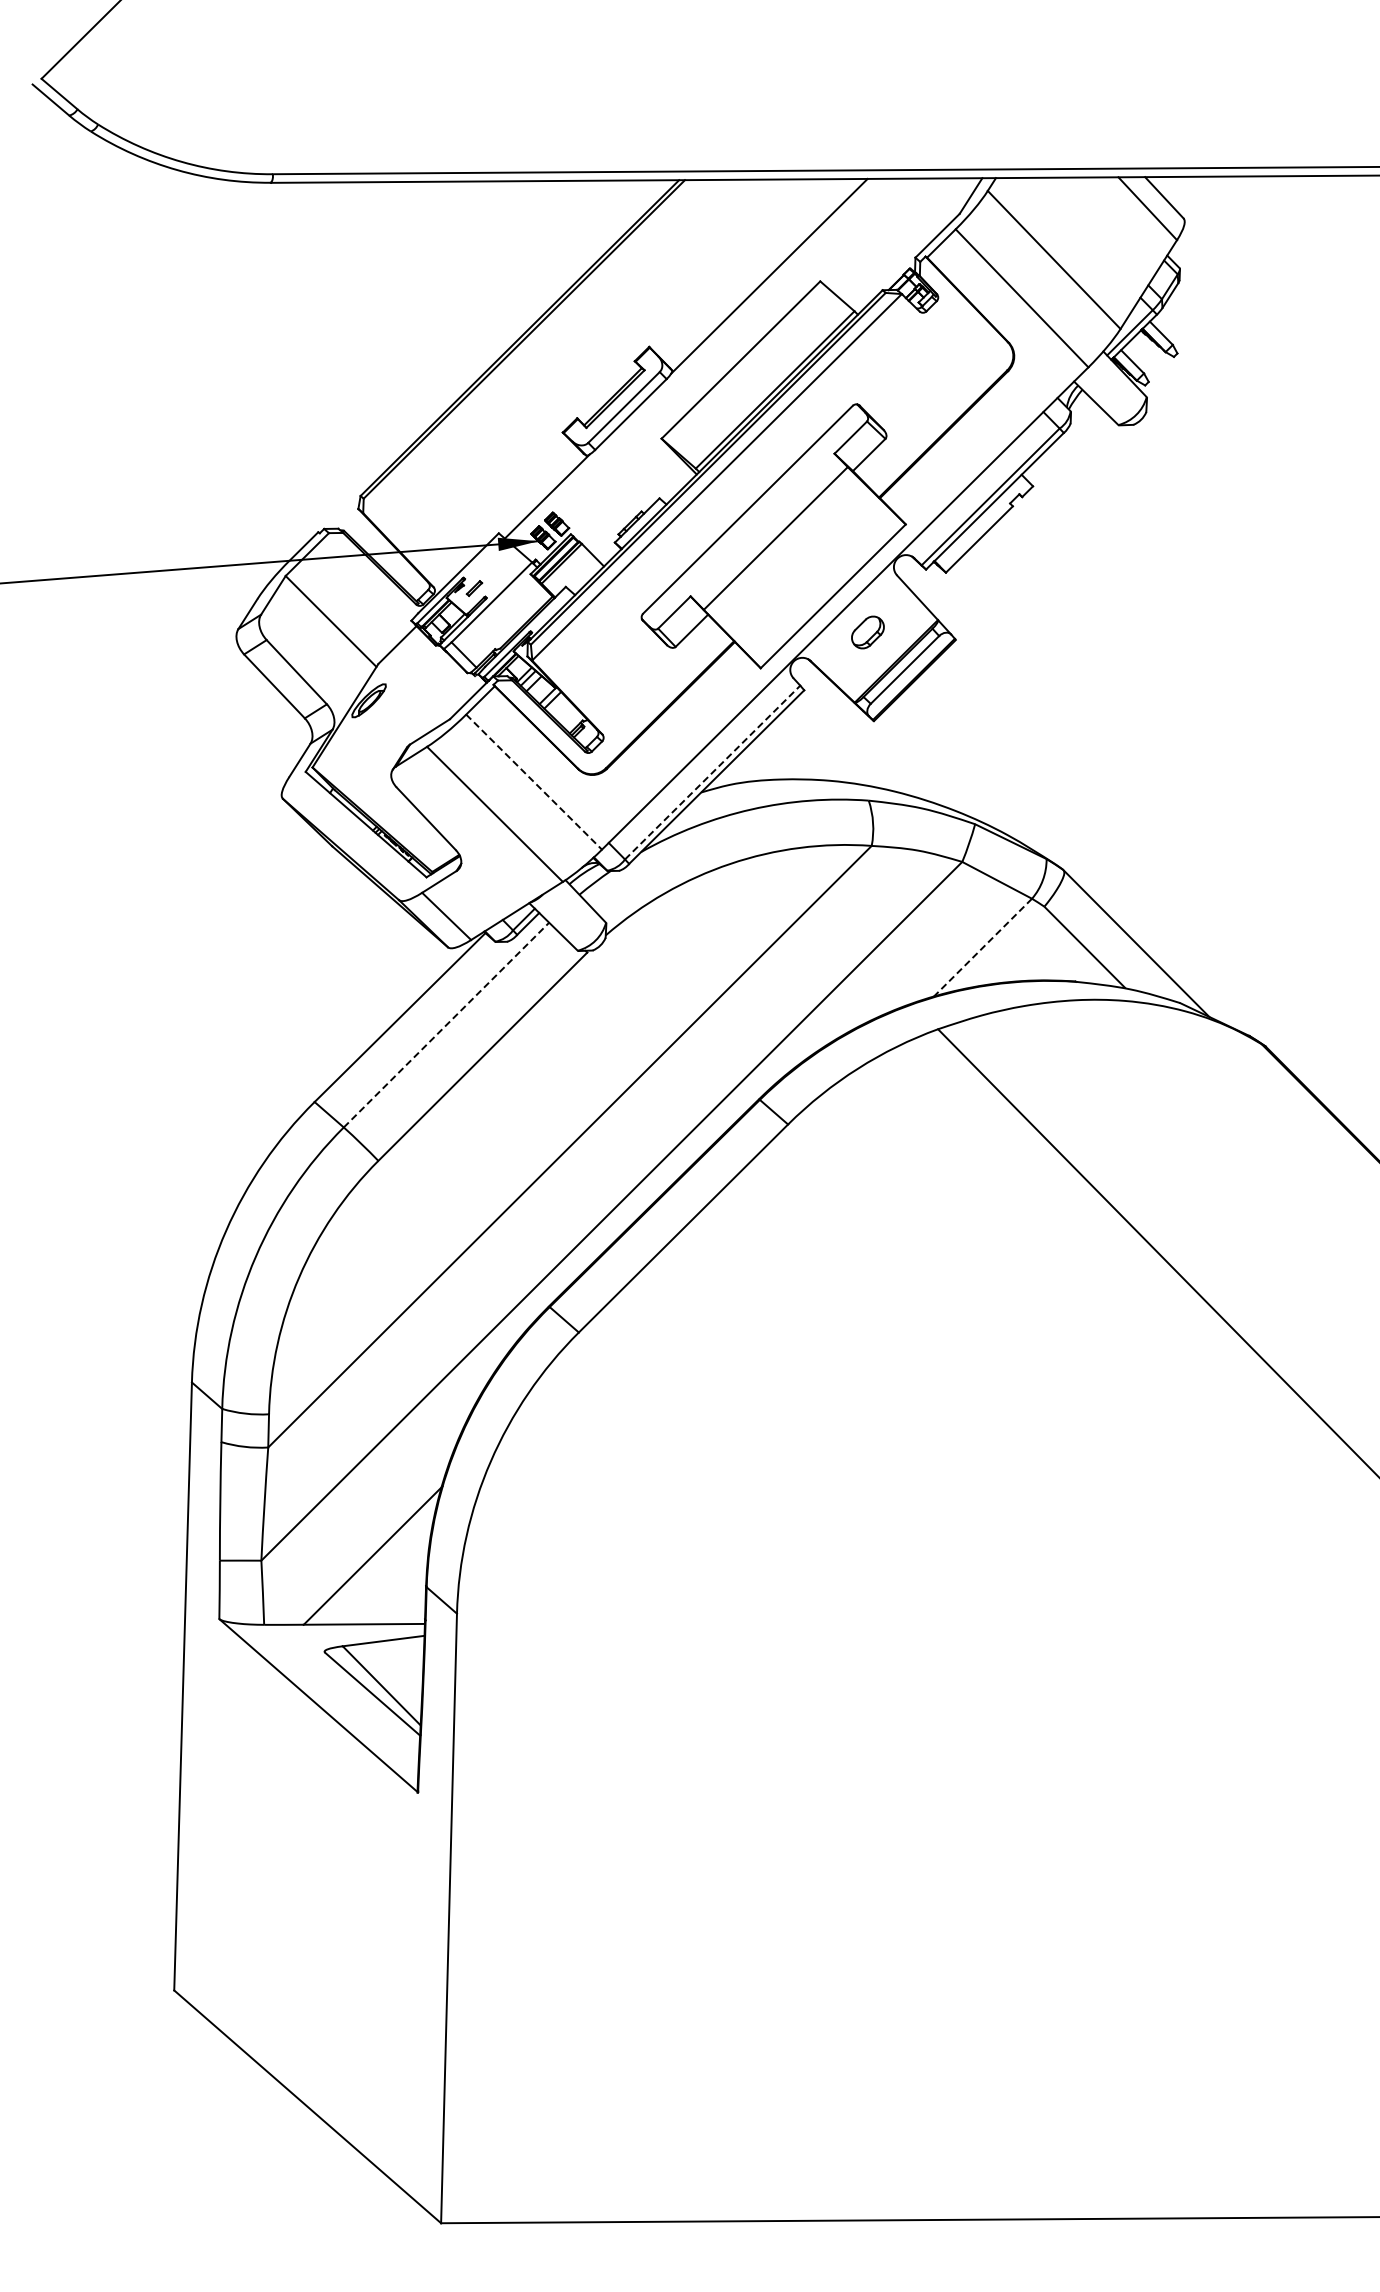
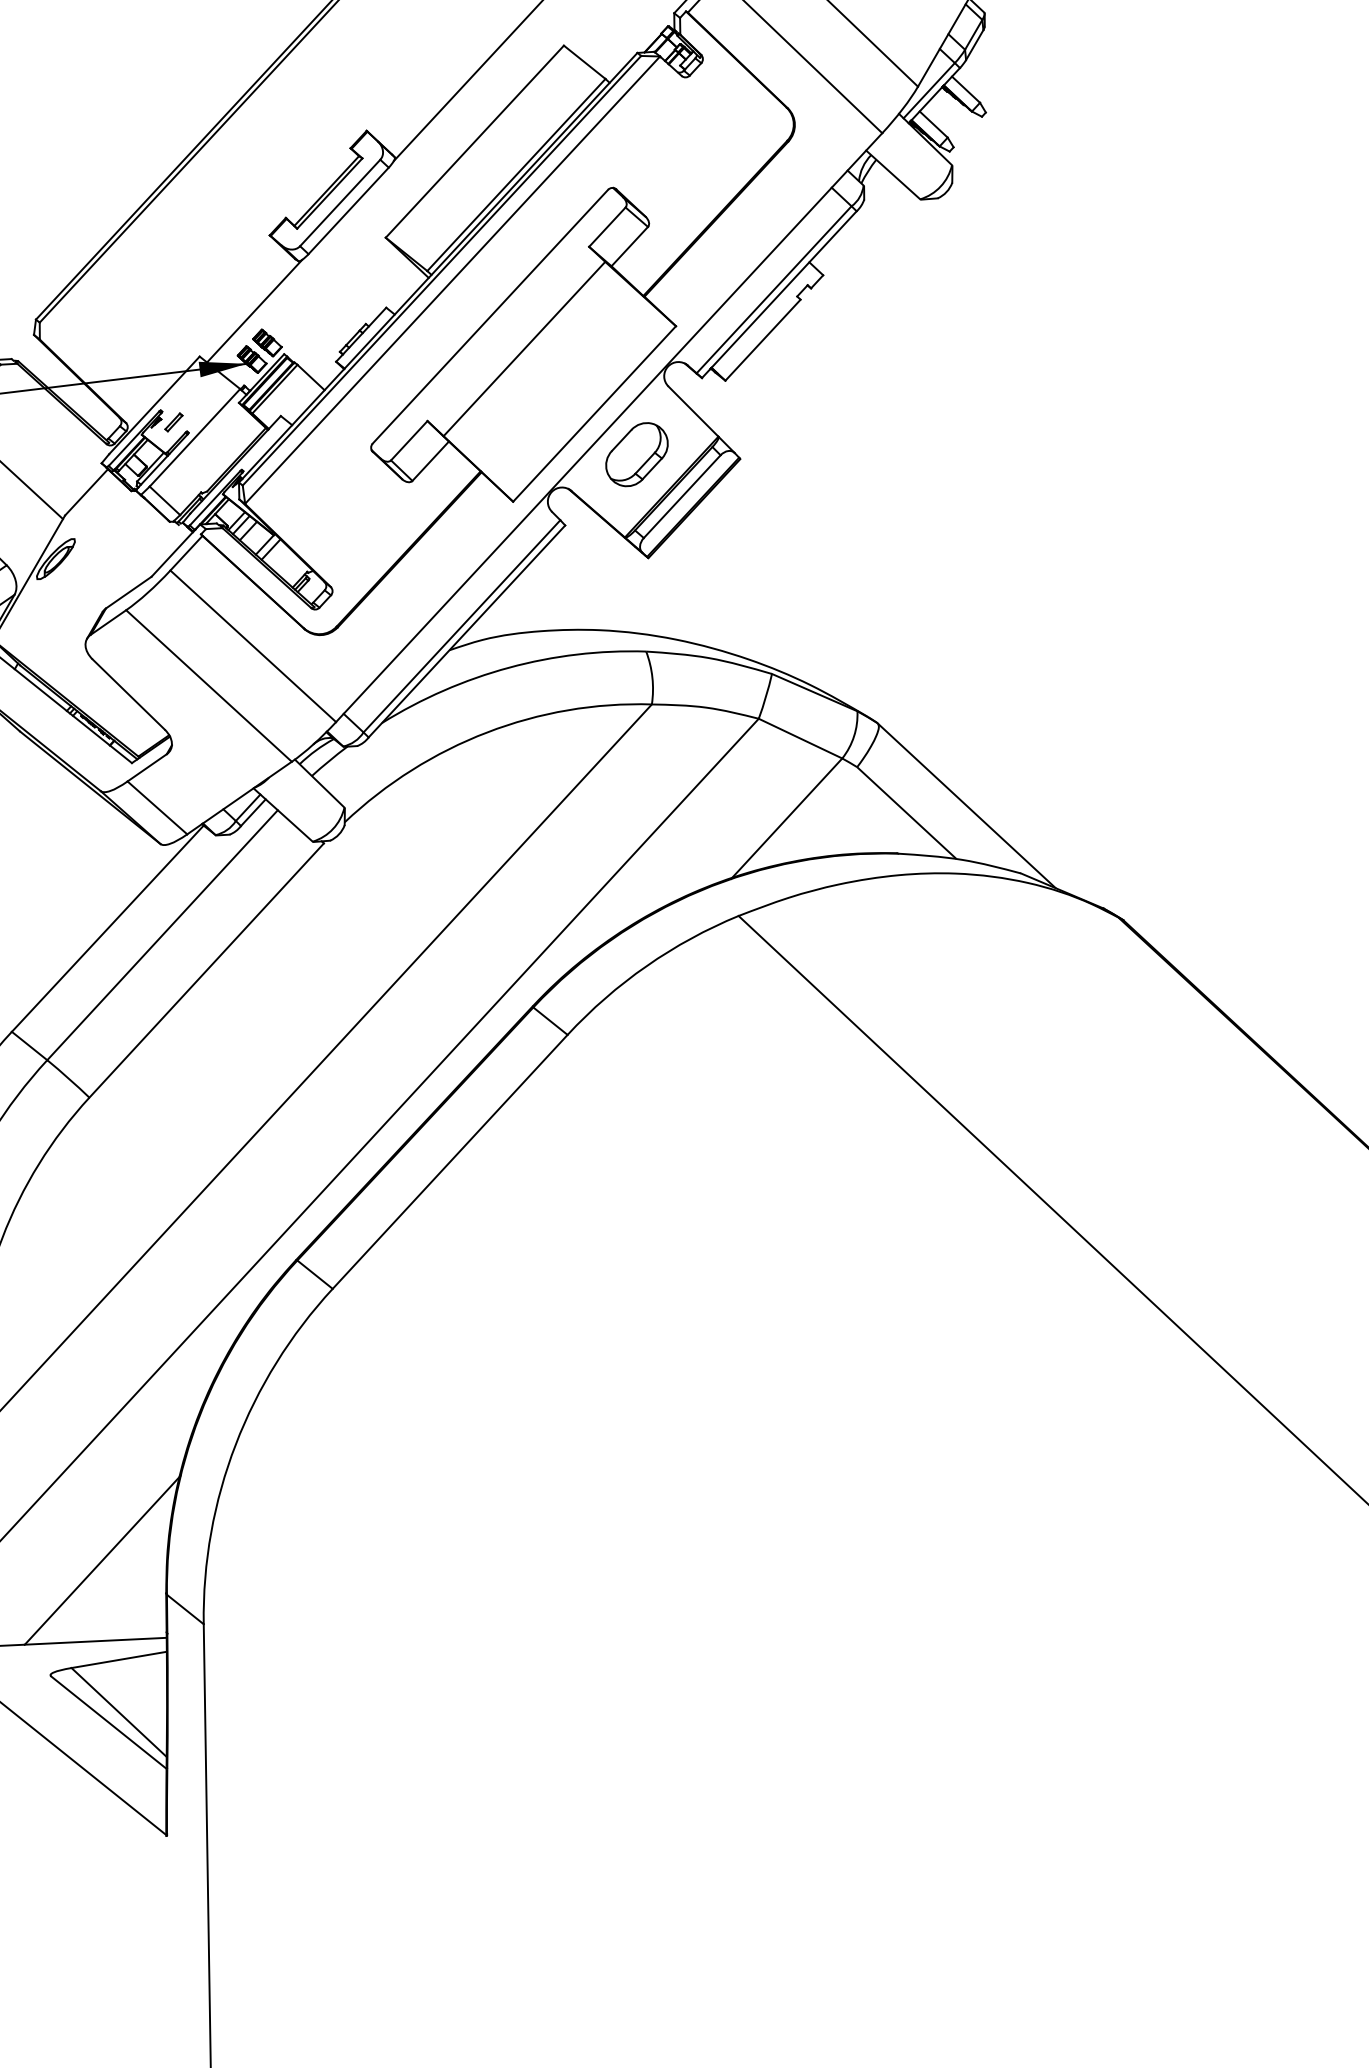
part: (867, 632) -> (636, 454), size x1.67
line: (713, 772) -> (462, 626), dashed -> solid
line: (534, 782) -> (253, 646), dashed -> solid
line: (982, 948) -> (786, 819), dashed -> solid
line: (446, 1024) -> (162, 934), dashed -> solid

